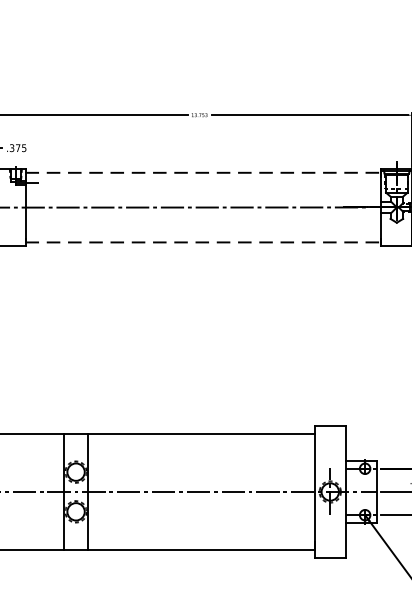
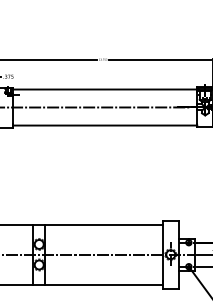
line: (204, 172) -> (105, 89), dashed -> solid
line: (204, 242) -> (105, 125), dashed -> solid

